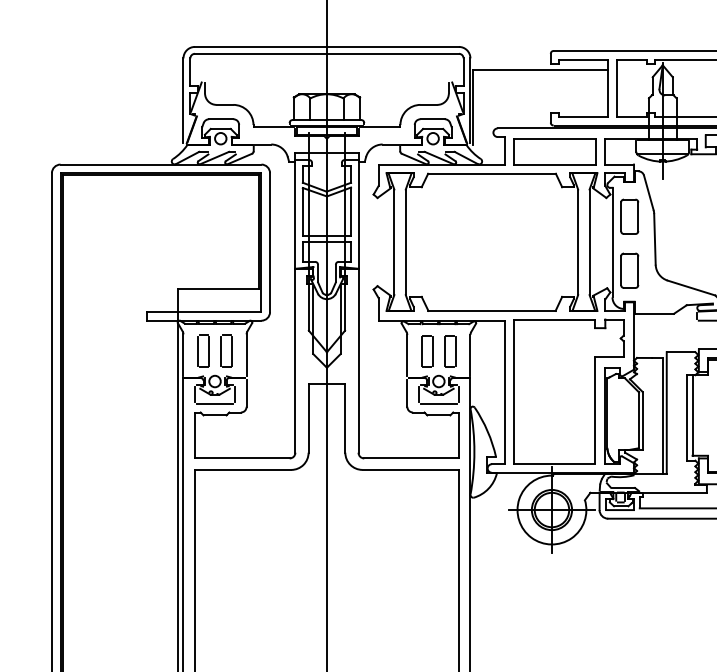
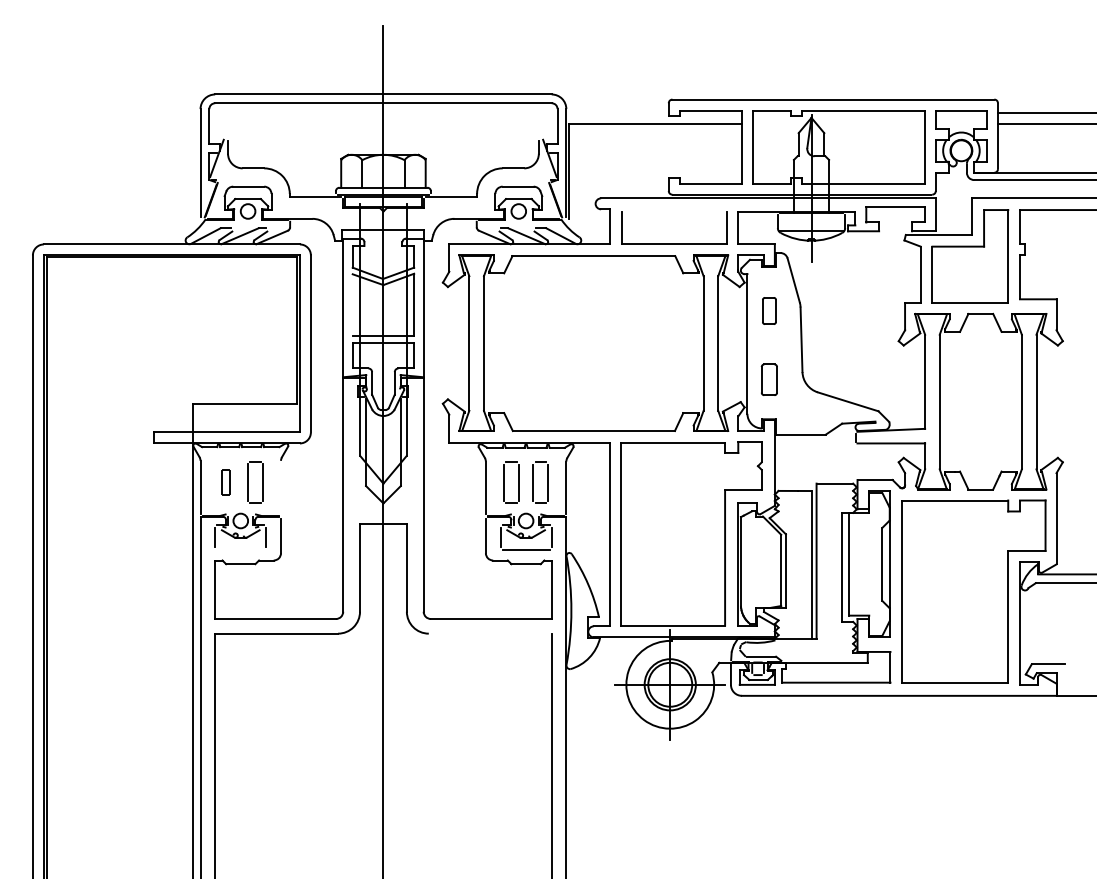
line: (554, 138) -> (673, 211), removed
line: (302, 211) -> (352, 304), removed
part: (629, 216) -> (769, 310), size x0.6
part: (629, 270) -> (769, 379), size x0.7
part: (203, 351) -> (225, 482), size x0.6
line: (246, 354) -> (281, 486), removed
line: (214, 403) -> (240, 549), removed
line: (410, 469) -> (489, 633), removed

